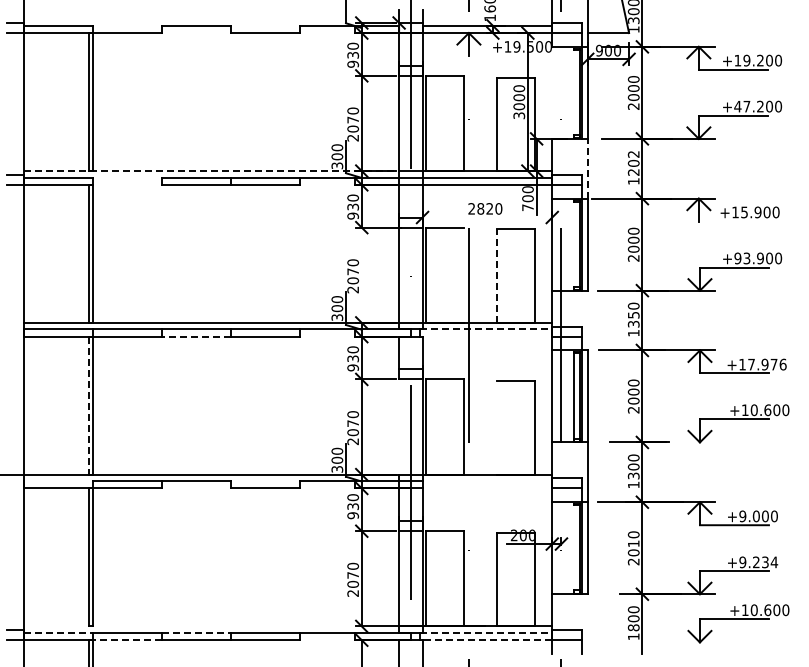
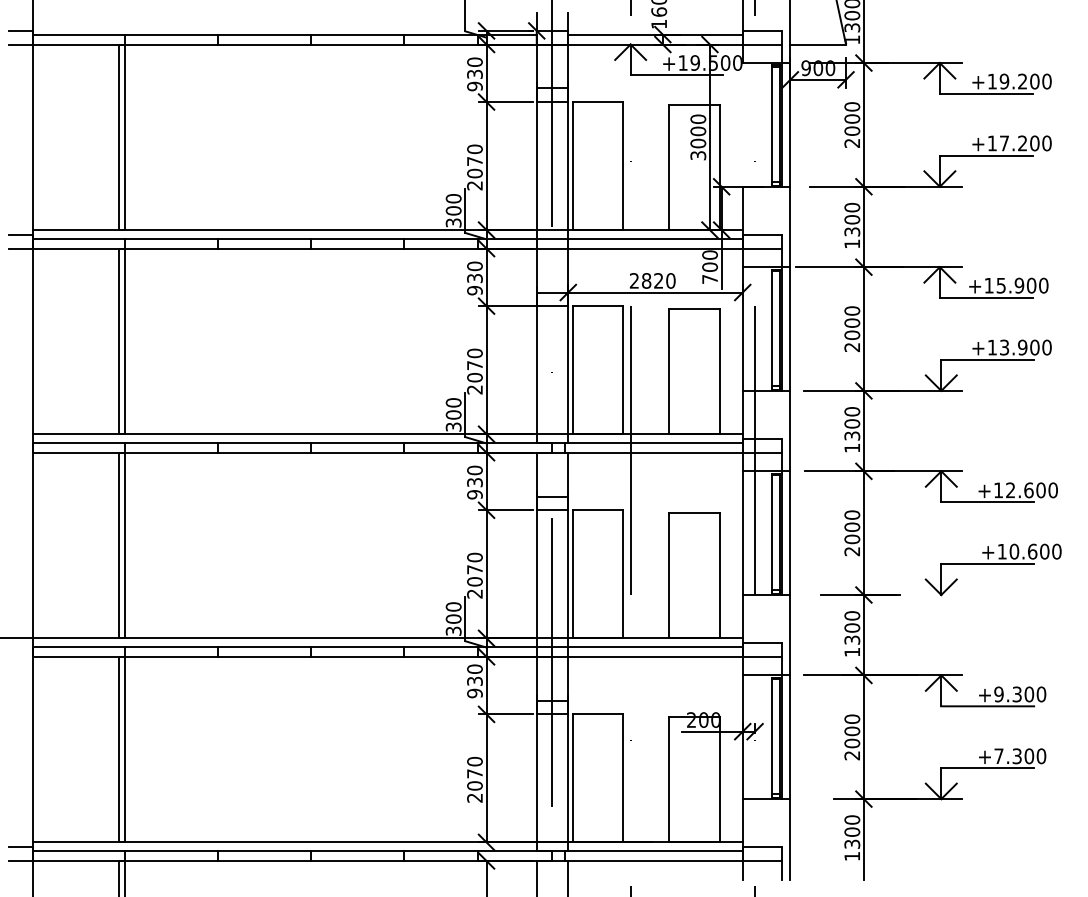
line: (127, 25) -> (171, 34), added
line: (265, 25) -> (357, 34), added
line: (196, 33) -> (264, 45), added
line: (327, 33) -> (440, 45), added
line: (502, 56) -> (675, 75), added
line: (573, 93) -> (771, 125), added
text: (737, 106) -> (991, 143), +47.200 -> +17.200
text: (633, 162) -> (851, 218), 1202 -> 1300
line: (587, 168) -> (790, 226), dashed -> solid
line: (212, 171) -> (285, 230), dashed -> solid
line: (127, 177) -> (171, 238), added
line: (127, 184) -> (171, 248), added
line: (327, 184) -> (440, 248), added
line: (487, 217) -> (655, 292), added
line: (732, 221) -> (985, 297), added
line: (573, 245) -> (771, 330), added
text: (737, 258) -> (991, 347), +93.900 -> +13.900
line: (361, 274) -> (486, 369), added
line: (463, 274) -> (623, 369), added
line: (497, 276) -> (669, 371), dashed -> solid
text: (633, 314) -> (851, 422), 1350 -> 1300
line: (587, 320) -> (790, 431), added
line: (486, 329) -> (654, 443), dashed -> solid
line: (196, 336) -> (264, 452), dashed -> solid
line: (327, 336) -> (440, 452), added
line: (486, 336) -> (654, 452), added
text: (767, 364) -> (1032, 490), +17.976 -> +12.600
line: (88, 405) -> (119, 545), dashed -> solid
line: (399, 419) -> (537, 564), added
line: (497, 427) -> (669, 574), added
line: (58, 481) -> (78, 647), added
line: (265, 481) -> (357, 647), added
line: (487, 481) -> (655, 647), added
line: (196, 488) -> (264, 656), added
line: (327, 488) -> (440, 656), added
line: (487, 488) -> (655, 656), added
text: (755, 516) -> (1016, 694), +9.000 -> +9.300
text: (633, 543) -> (851, 730), 2010 -> 2000
line: (573, 549) -> (771, 738), added
text: (758, 562) -> (1020, 756), +9.234 -> +7.300
part: (738, 623) -> (993, 838), removed
line: (587, 624) -> (790, 839), added
line: (211, 626) -> (284, 842), added
text: (633, 627) -> (851, 843), 1800 -> 1300
line: (58, 632) -> (78, 850), dashed -> solid
line: (197, 632) -> (265, 850), dashed -> solid
line: (486, 632) -> (654, 850), dashed -> solid
line: (127, 640) -> (171, 861), dashed -> solid
line: (327, 640) -> (440, 861), added
line: (486, 640) -> (654, 861), dashed -> solid

